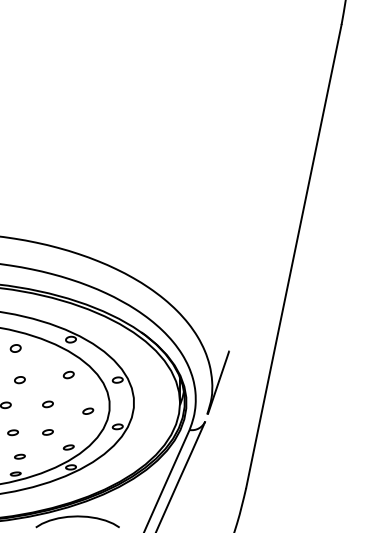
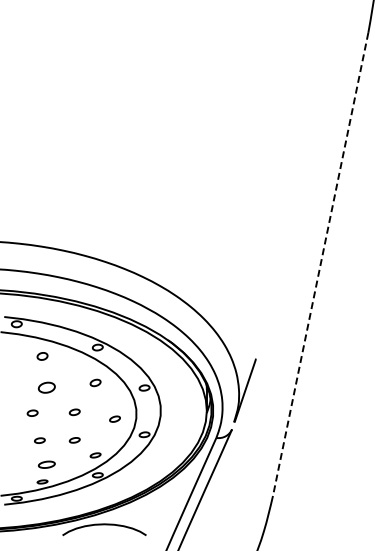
line: (293, 256) -> (320, 264), solid -> dashed
part: (19, 380) -> (46, 388), size x1.6
part: (19, 456) -> (46, 464), size x1.6

